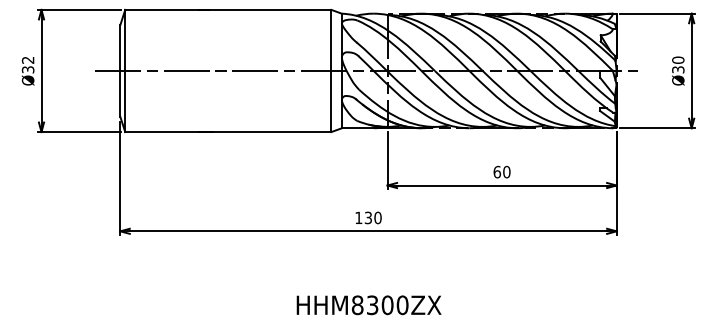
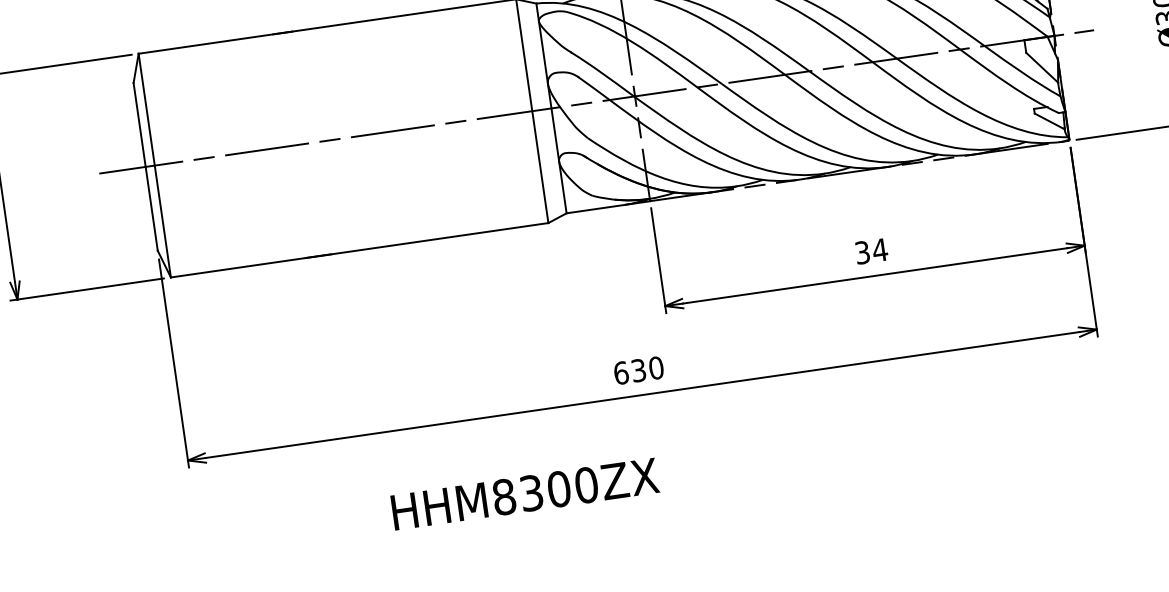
text: (501, 171) -> (870, 250), 60 -> 34
text: (358, 217) -> (620, 372), 130 -> 630
text: (368, 305) -> (524, 494), moved

